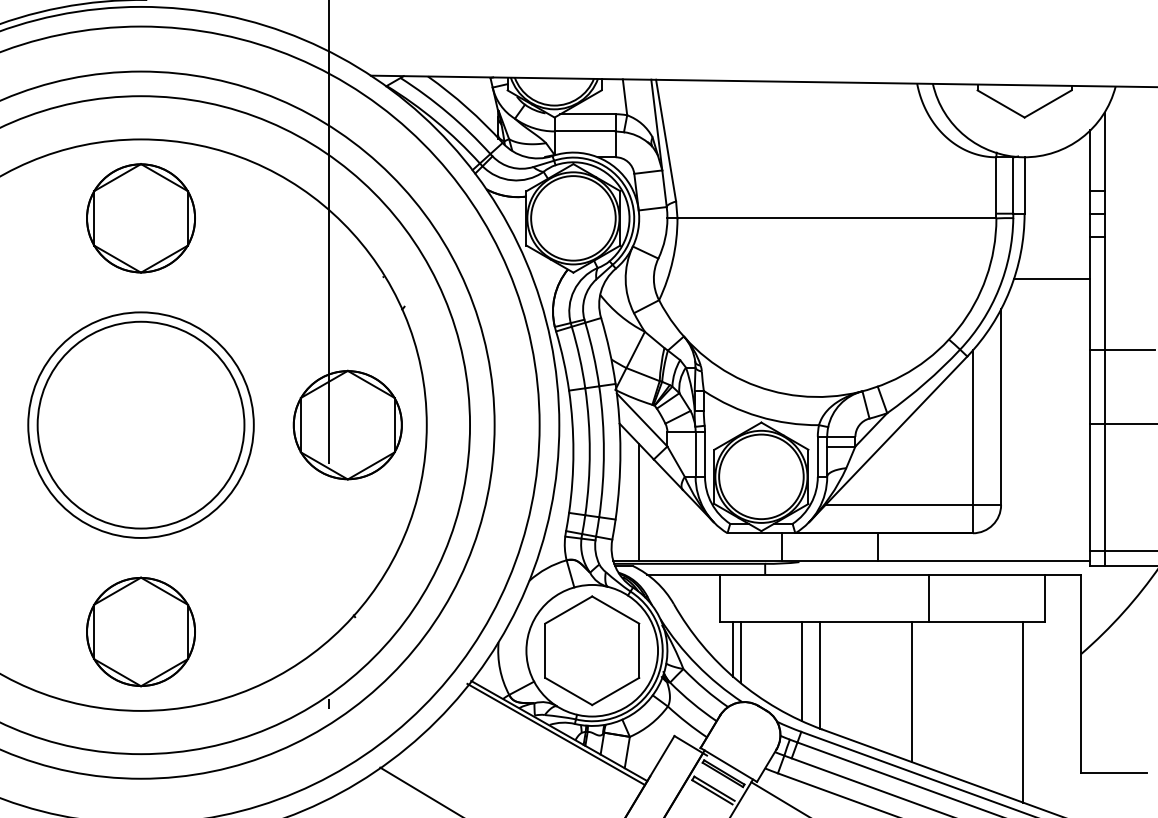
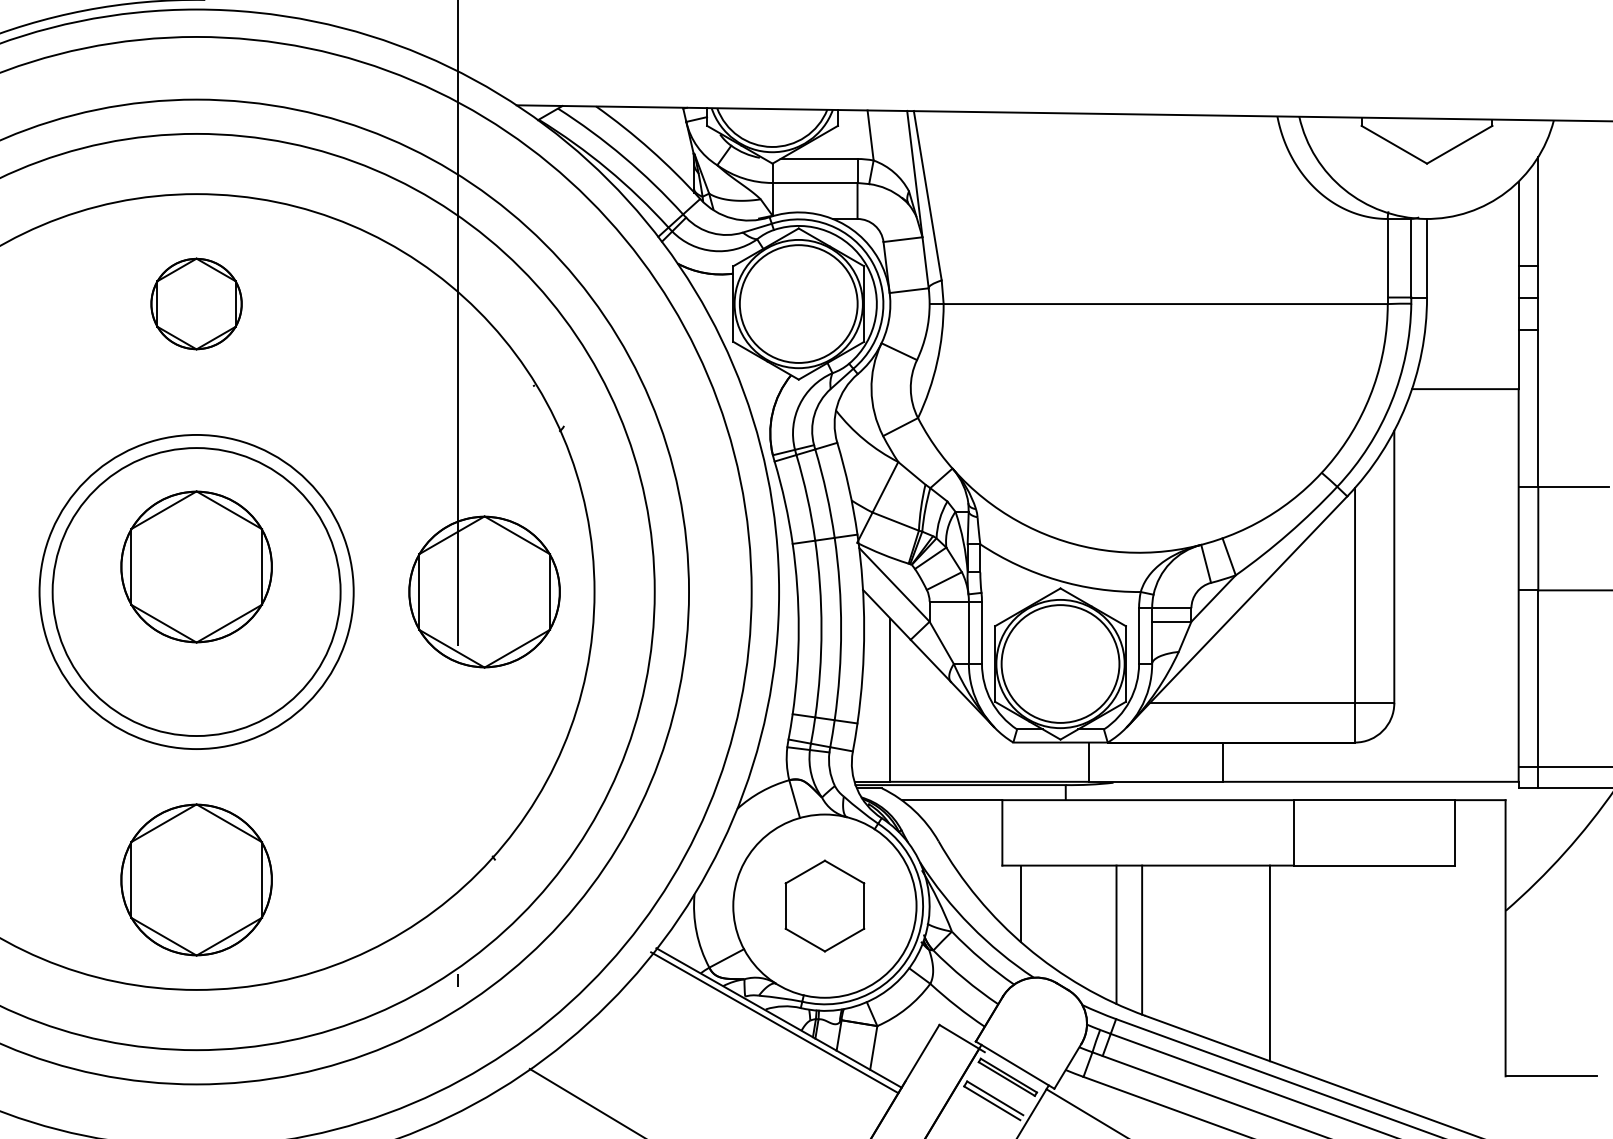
part: (140, 217) -> (196, 303), size x0.6
part: (140, 406) -> (196, 566), added
part: (591, 650) -> (824, 905), size x0.6
line: (740, 652) -> (1031, 908), removed
line: (1022, 712) -> (1424, 991), removed

